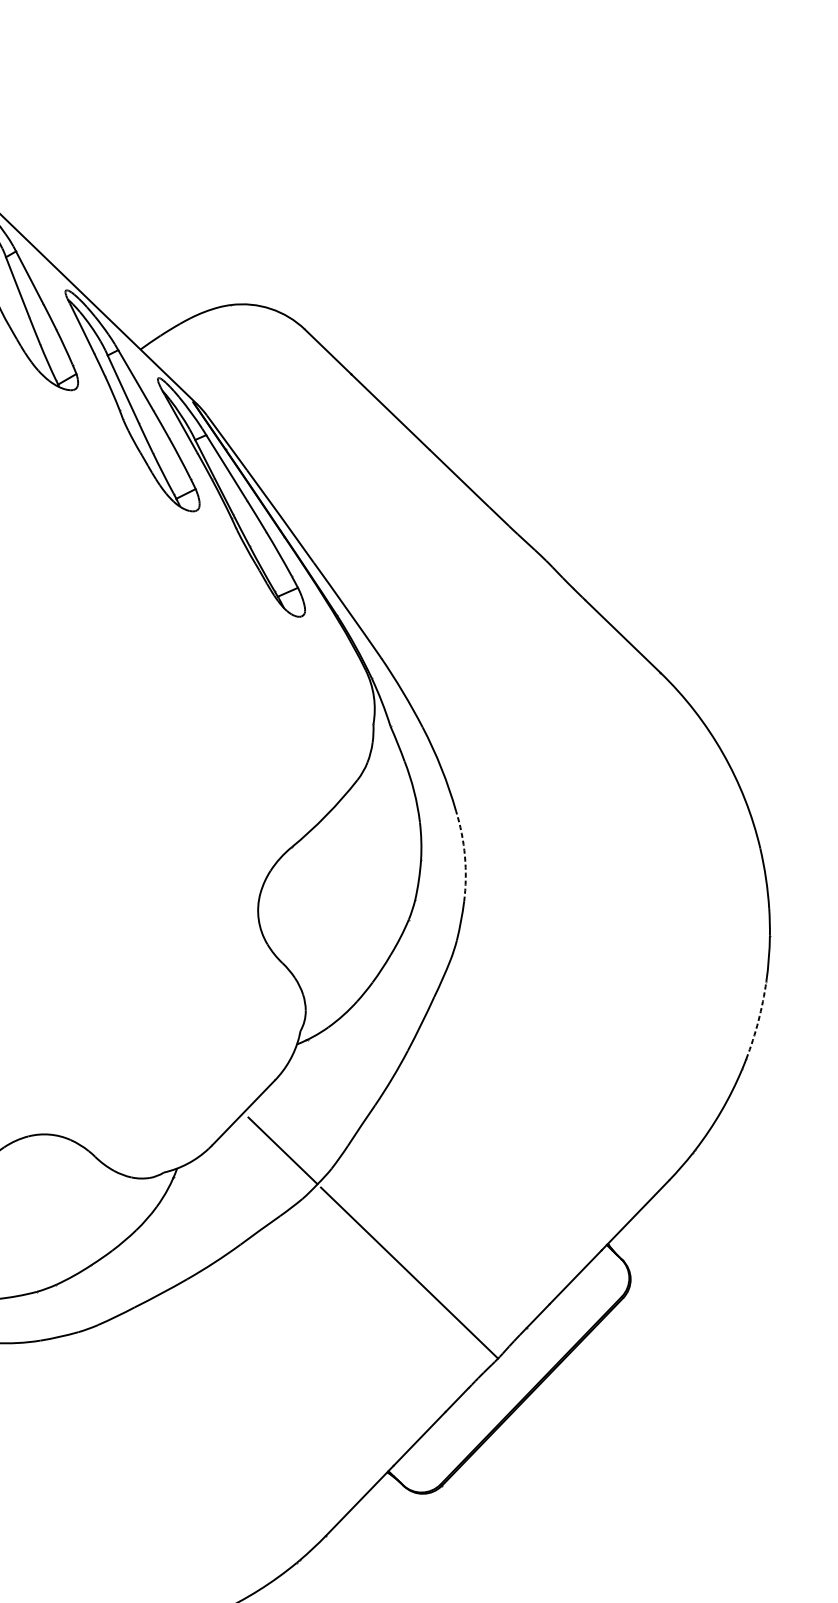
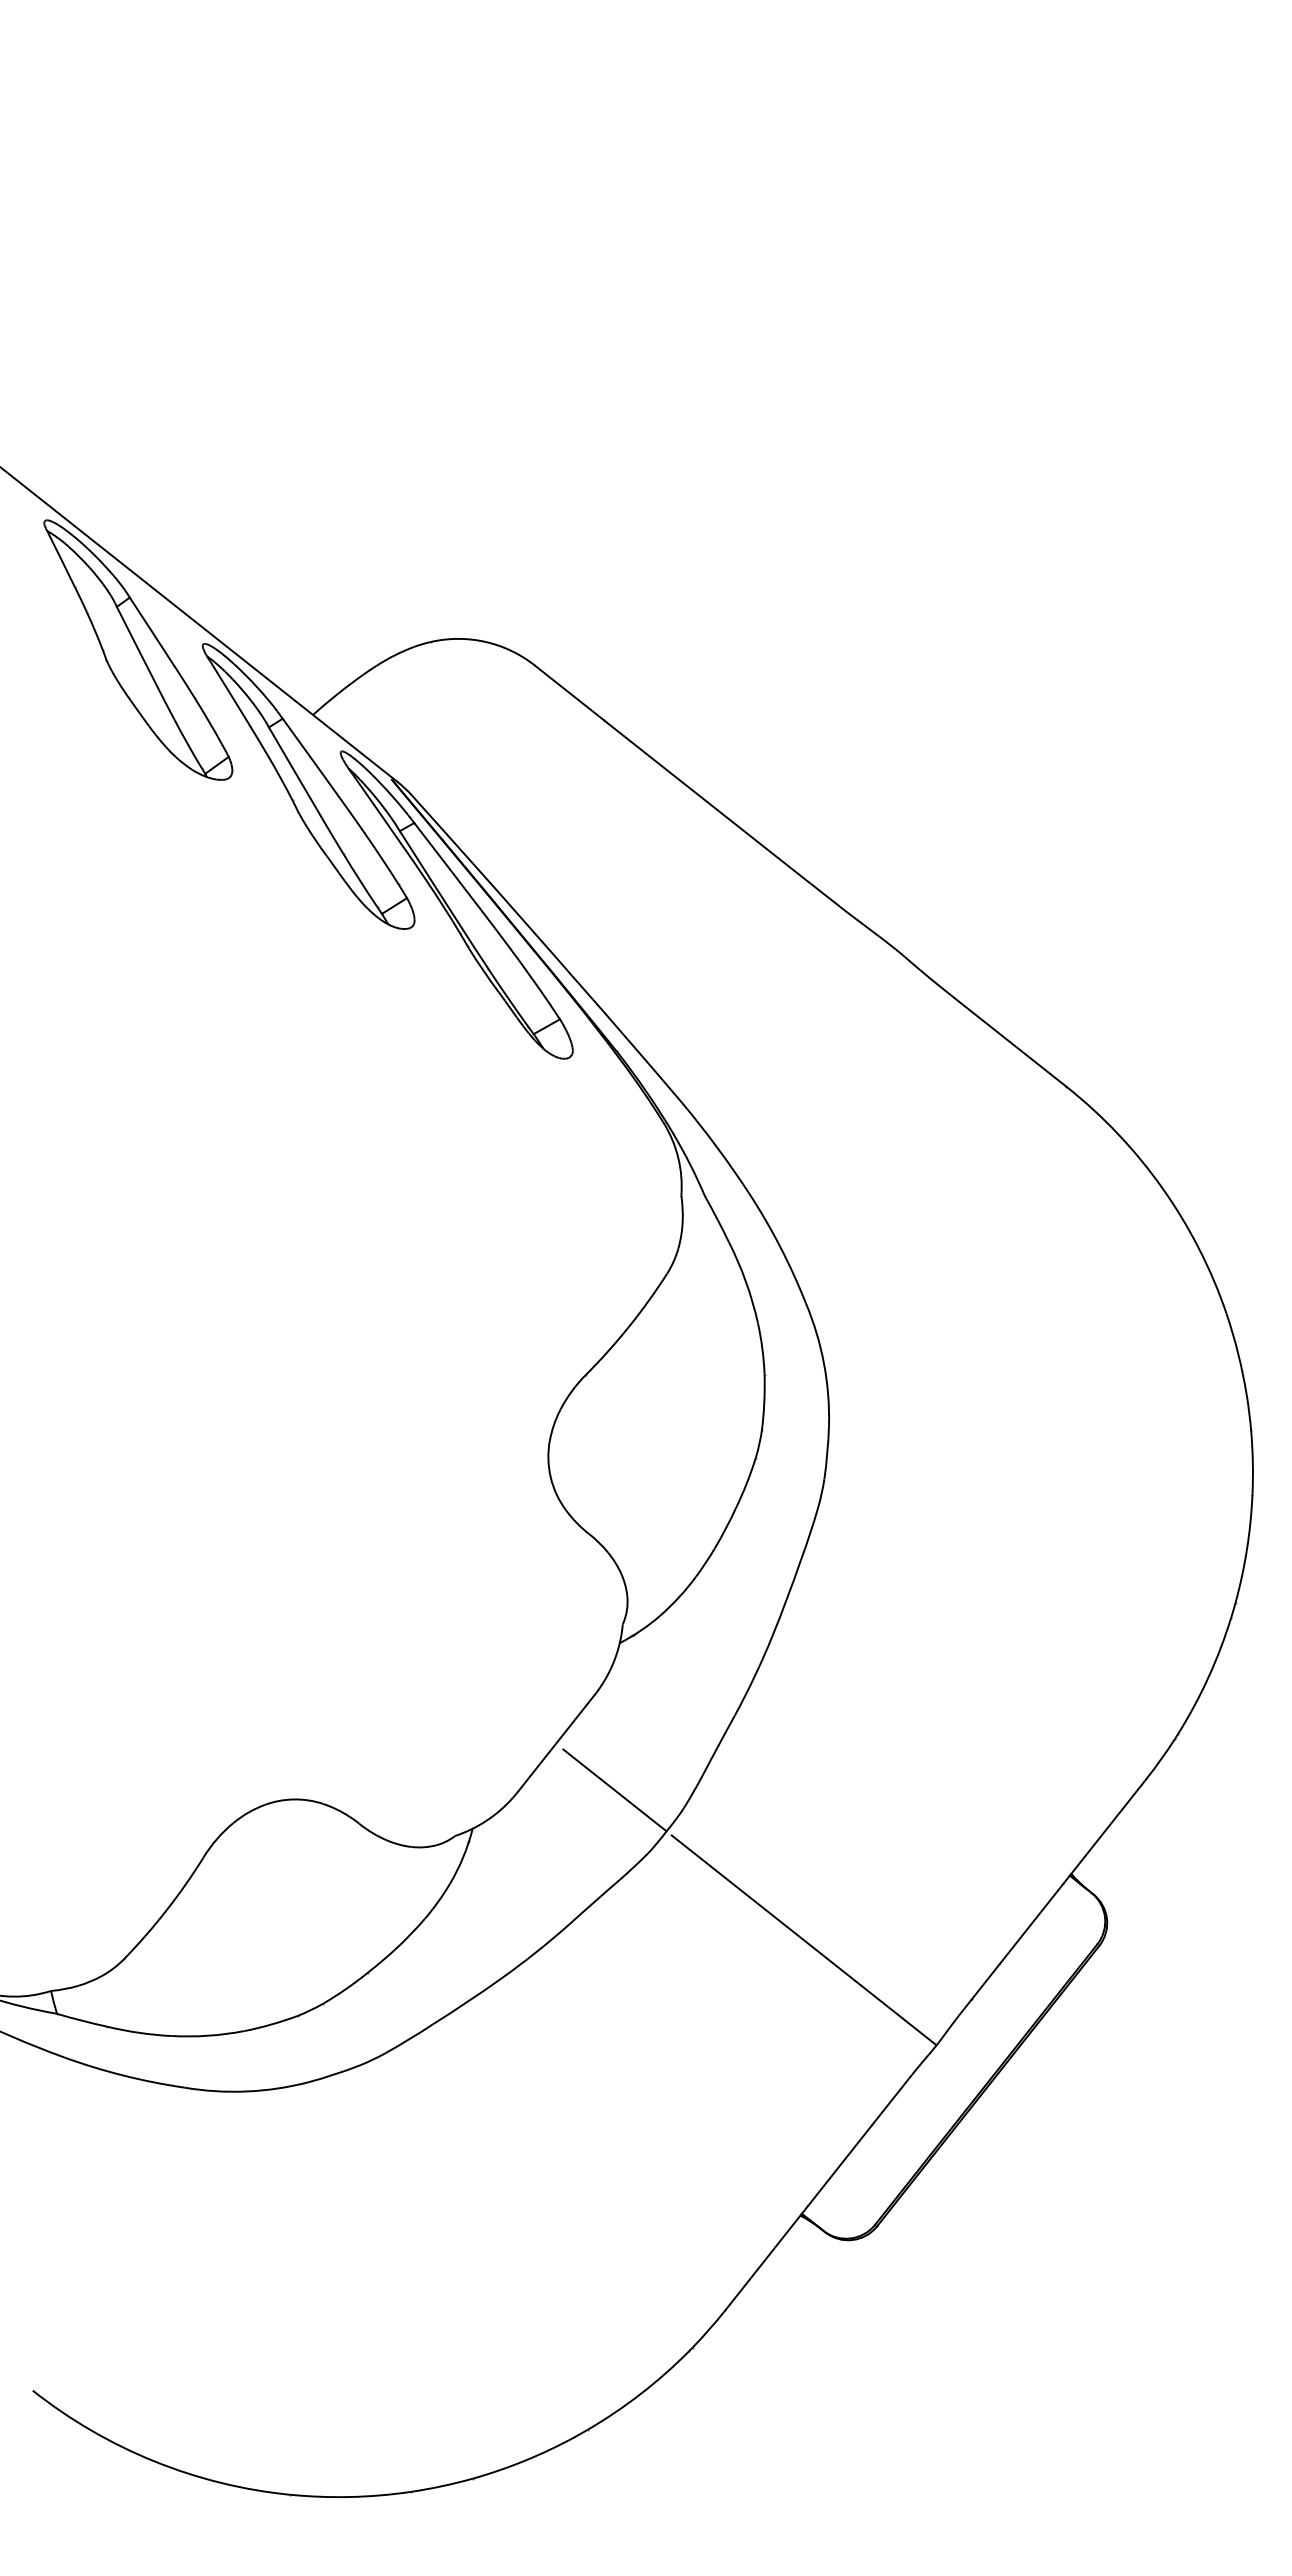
arc: (464, 856) -> (823, 1363), dashed -> solid
arc: (758, 1021) -> (1247, 1549), dashed -> solid

